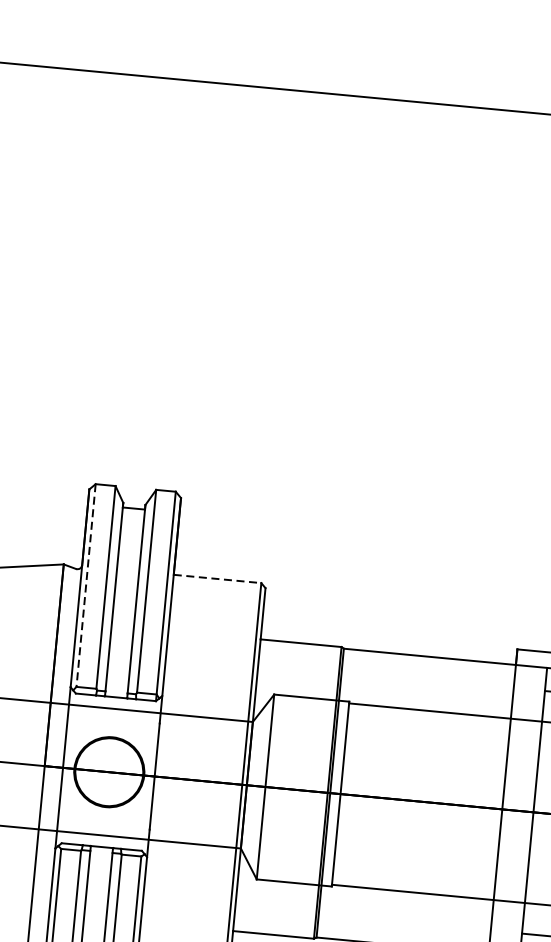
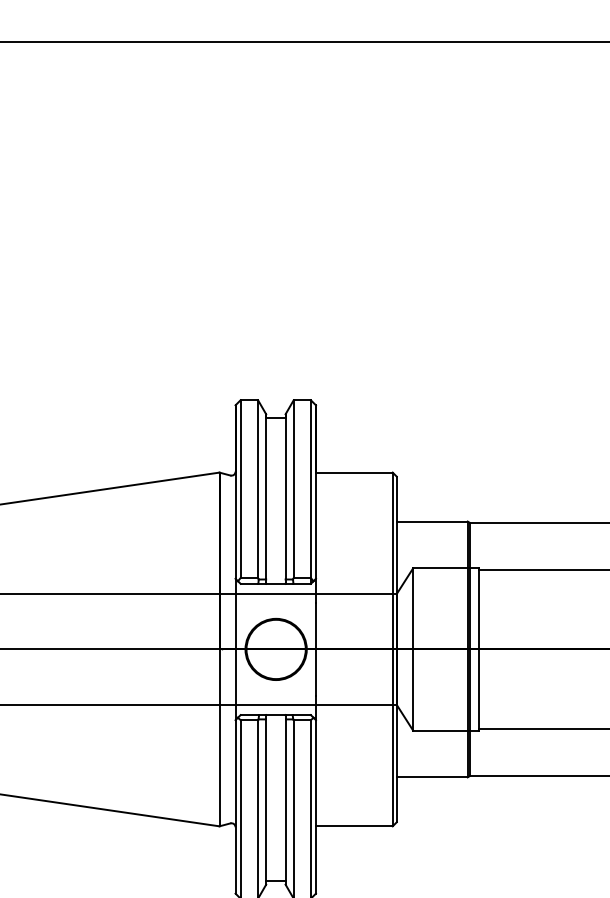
line: (217, 578) -> (354, 472), dashed -> solid
line: (85, 585) -> (240, 489), dashed -> solid

